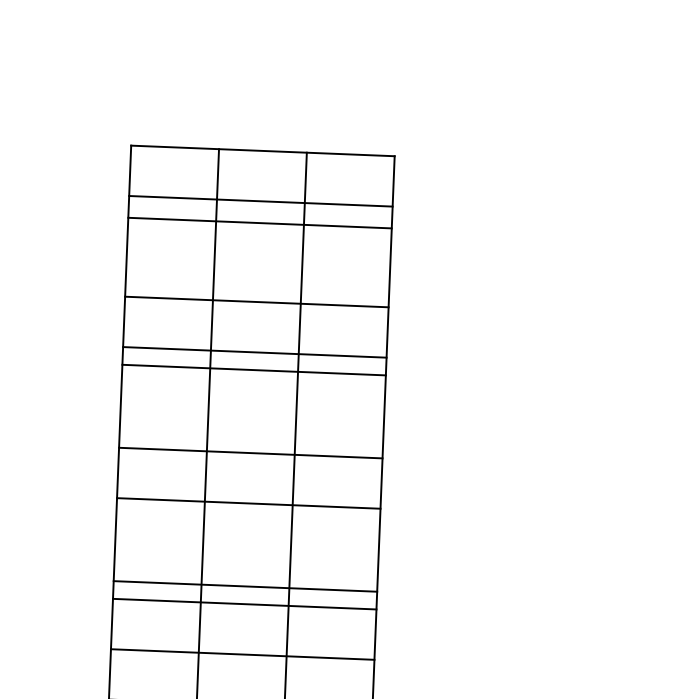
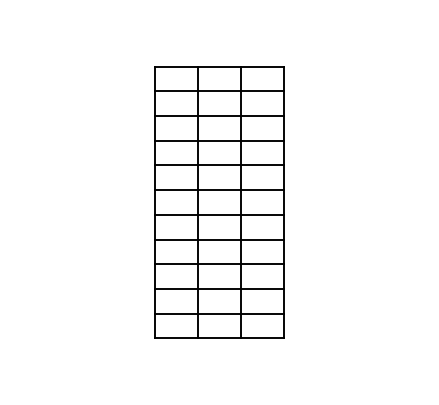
line: (260, 223) -> (219, 116), moved
line: (254, 370) -> (219, 190), moved
line: (245, 586) -> (219, 264), moved

